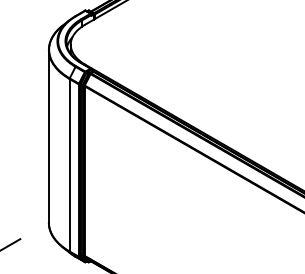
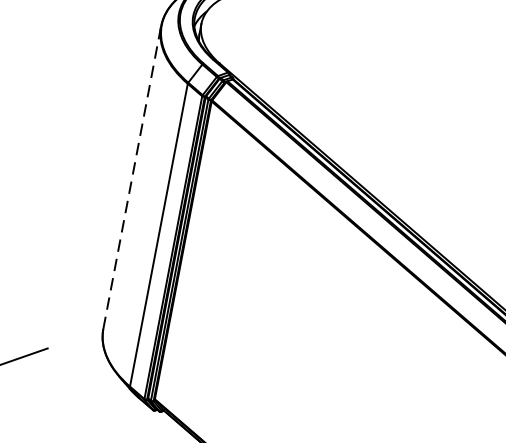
line: (48, 135) -> (131, 175), solid -> dashed

